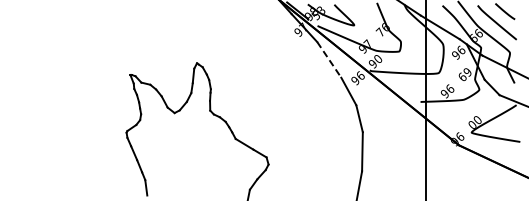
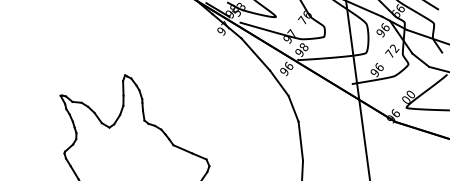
text: (378, 58) -> (304, 46), 90 -> 98
line: (329, 59) -> (255, 54), dashed -> solid
text: (464, 74) -> (391, 51), 69 -> 72

